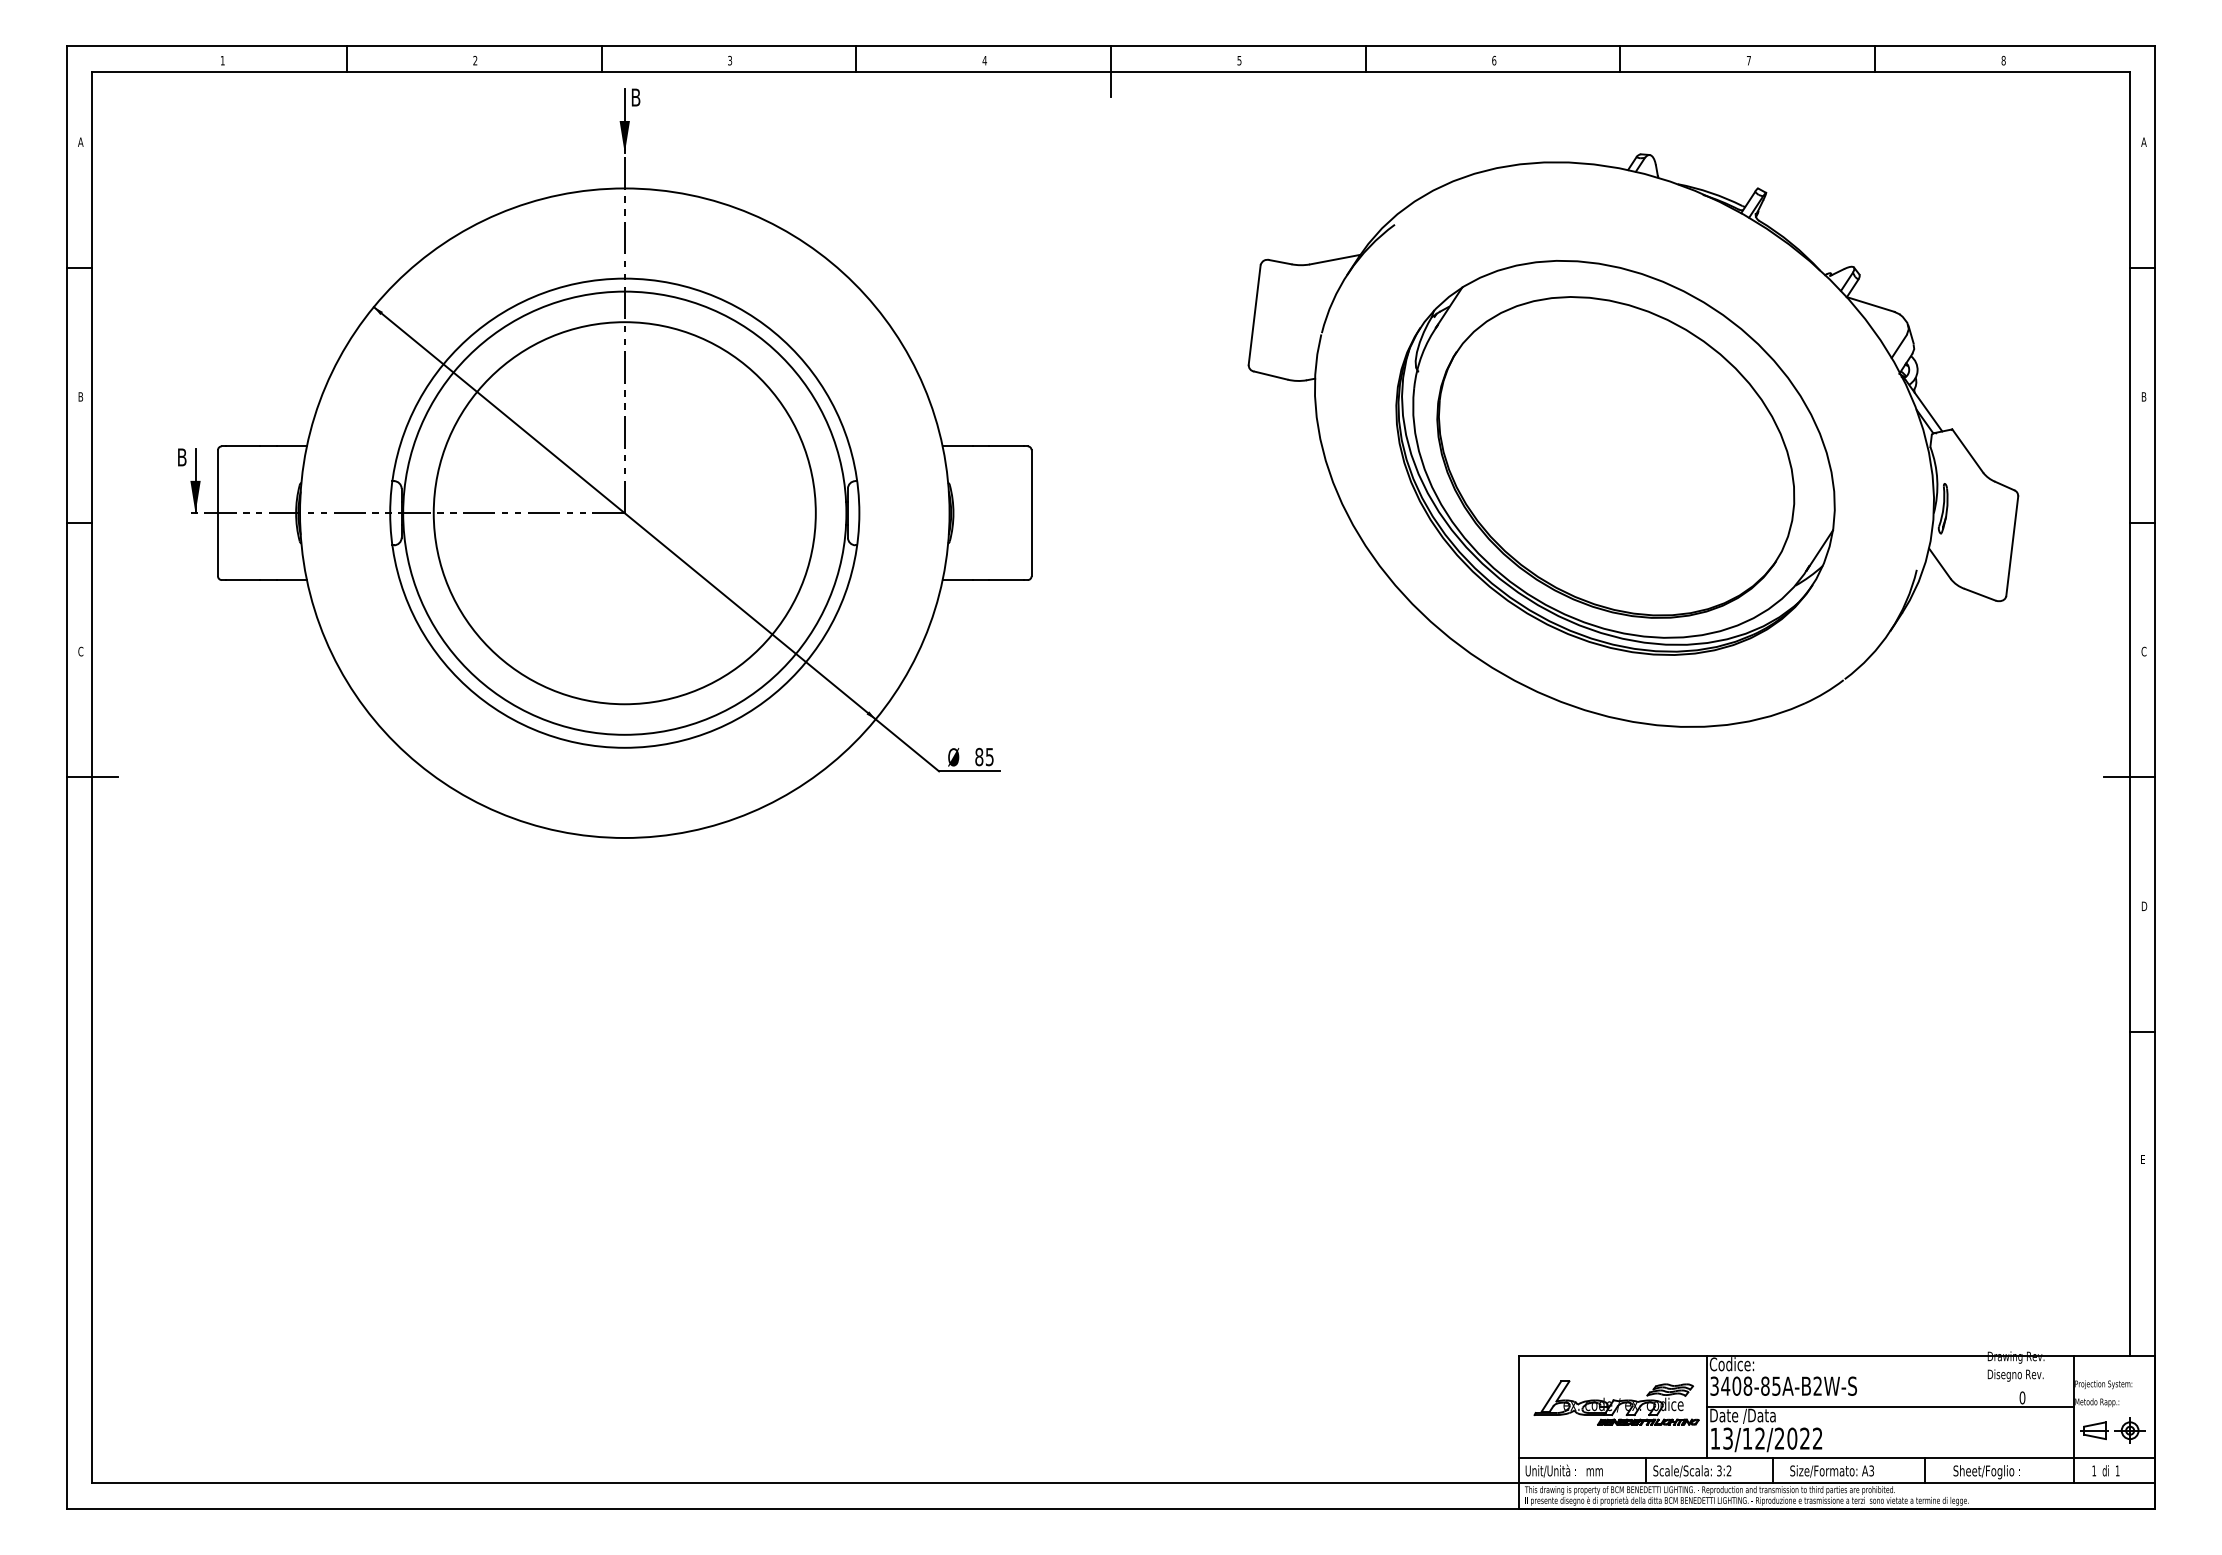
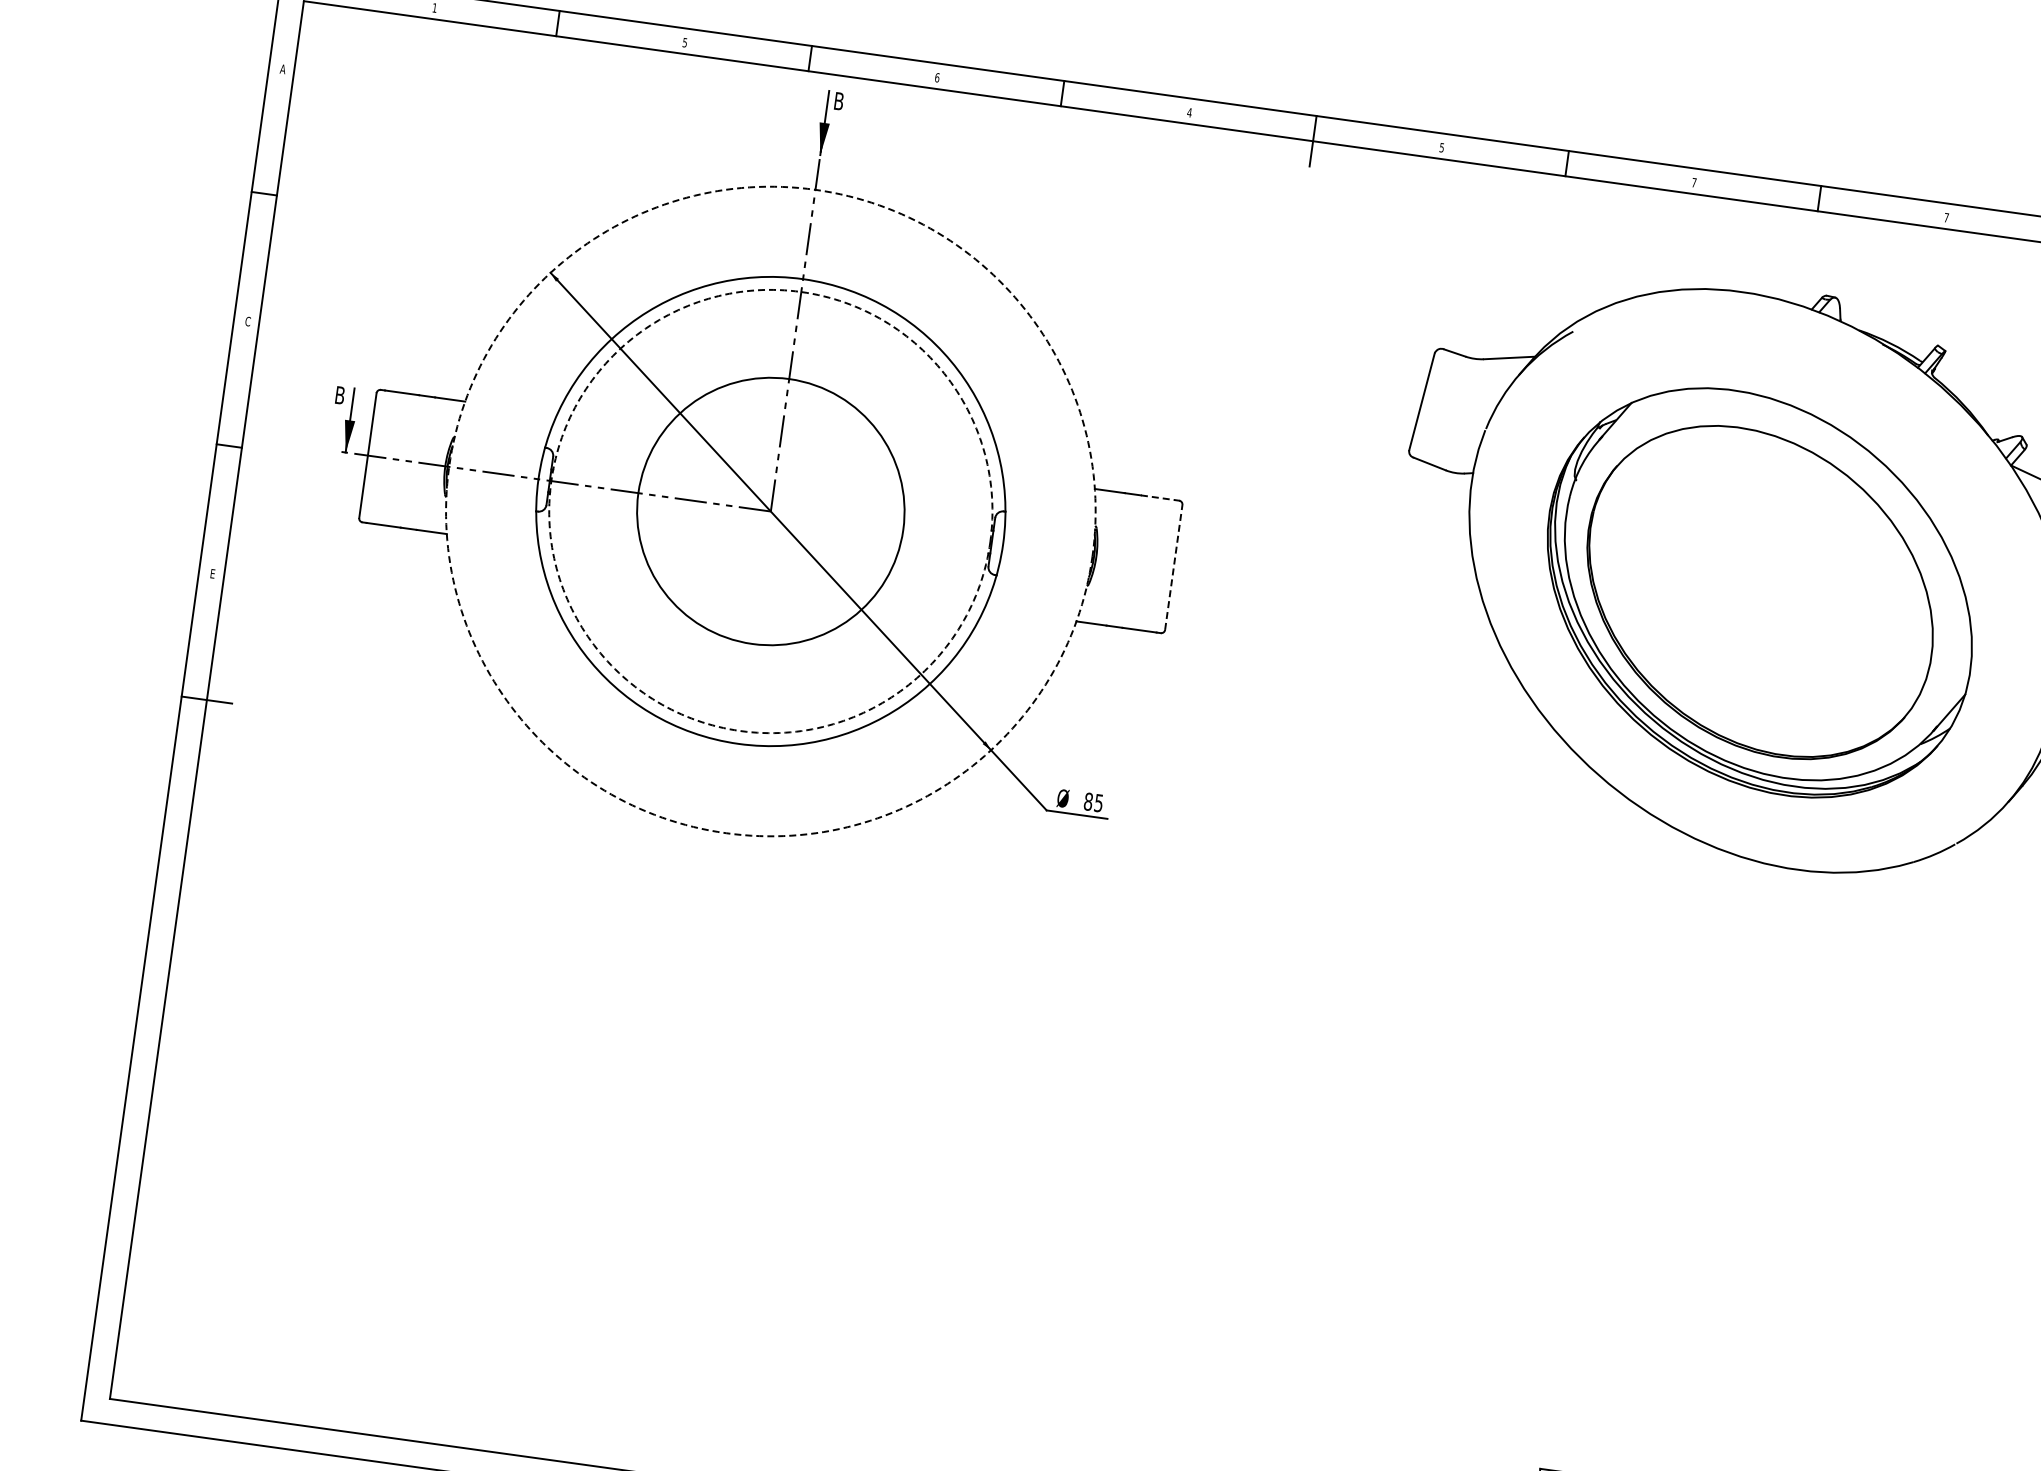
text: (475, 60) -> (685, 42), 2 -> 5
text: (730, 60) -> (937, 77), 3 -> 6
text: (1494, 60) -> (1694, 182), 6 -> 7
text: (80, 396) -> (247, 321), B -> C
line: (1006, 446) -> (1158, 497), solid -> dashed
circle: (624, 512) -> (770, 510), solid -> dashed
circle: (624, 512) -> (770, 510), solid -> dashed
line: (1031, 512) -> (1173, 566), solid -> dashed
circle: (624, 513) -> (770, 511), size x0.7
text: (80, 651) -> (212, 573), C -> E

